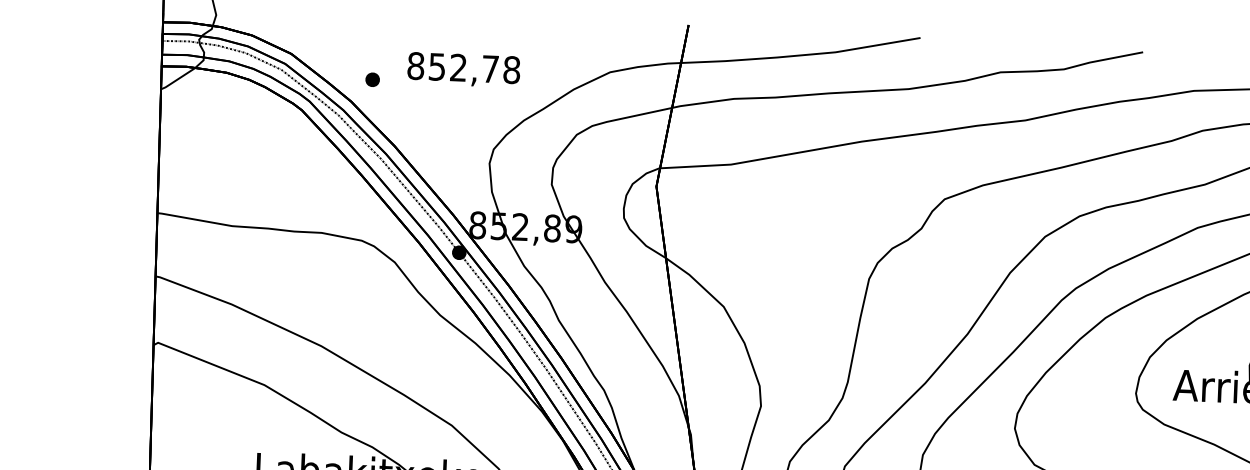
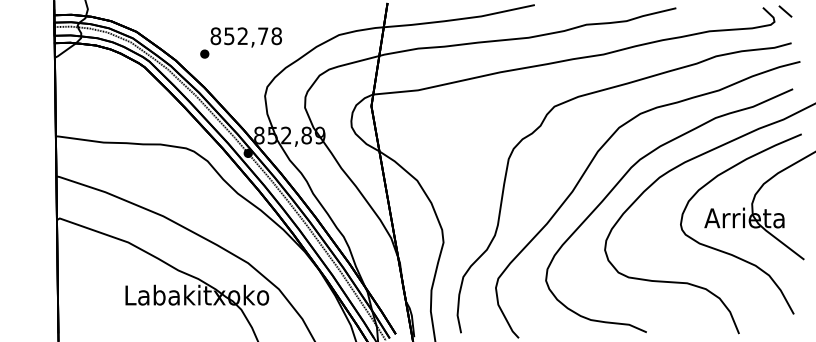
part: (372, 78) -> (204, 53), moved

